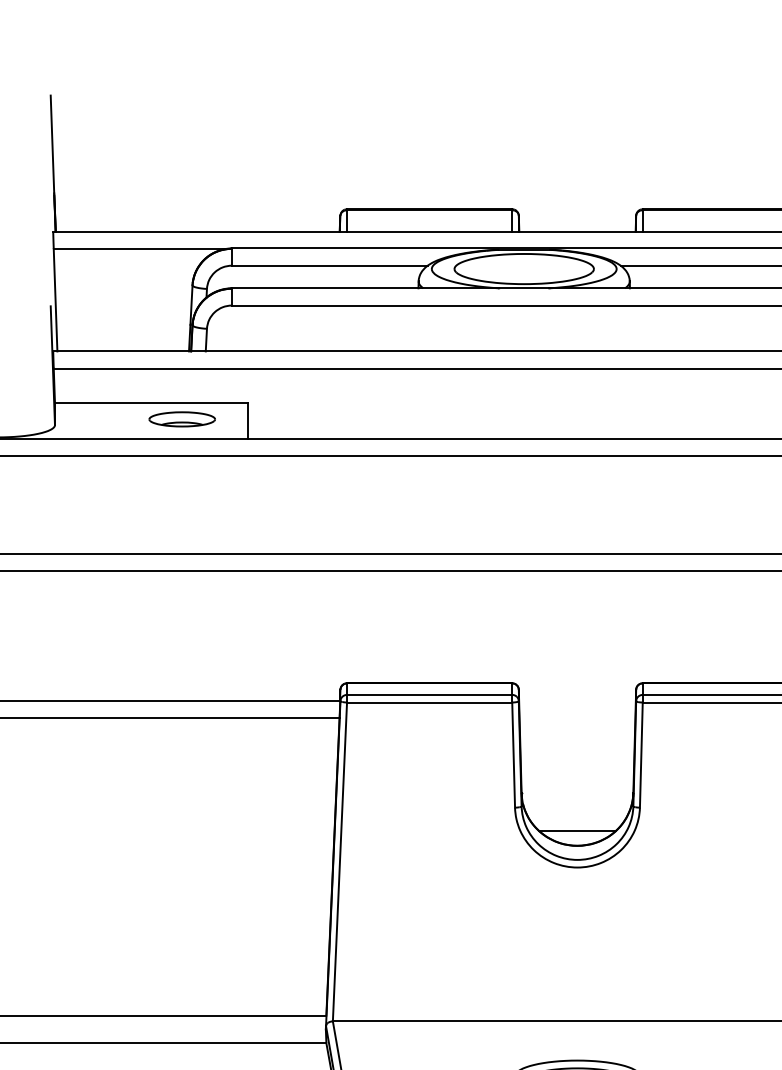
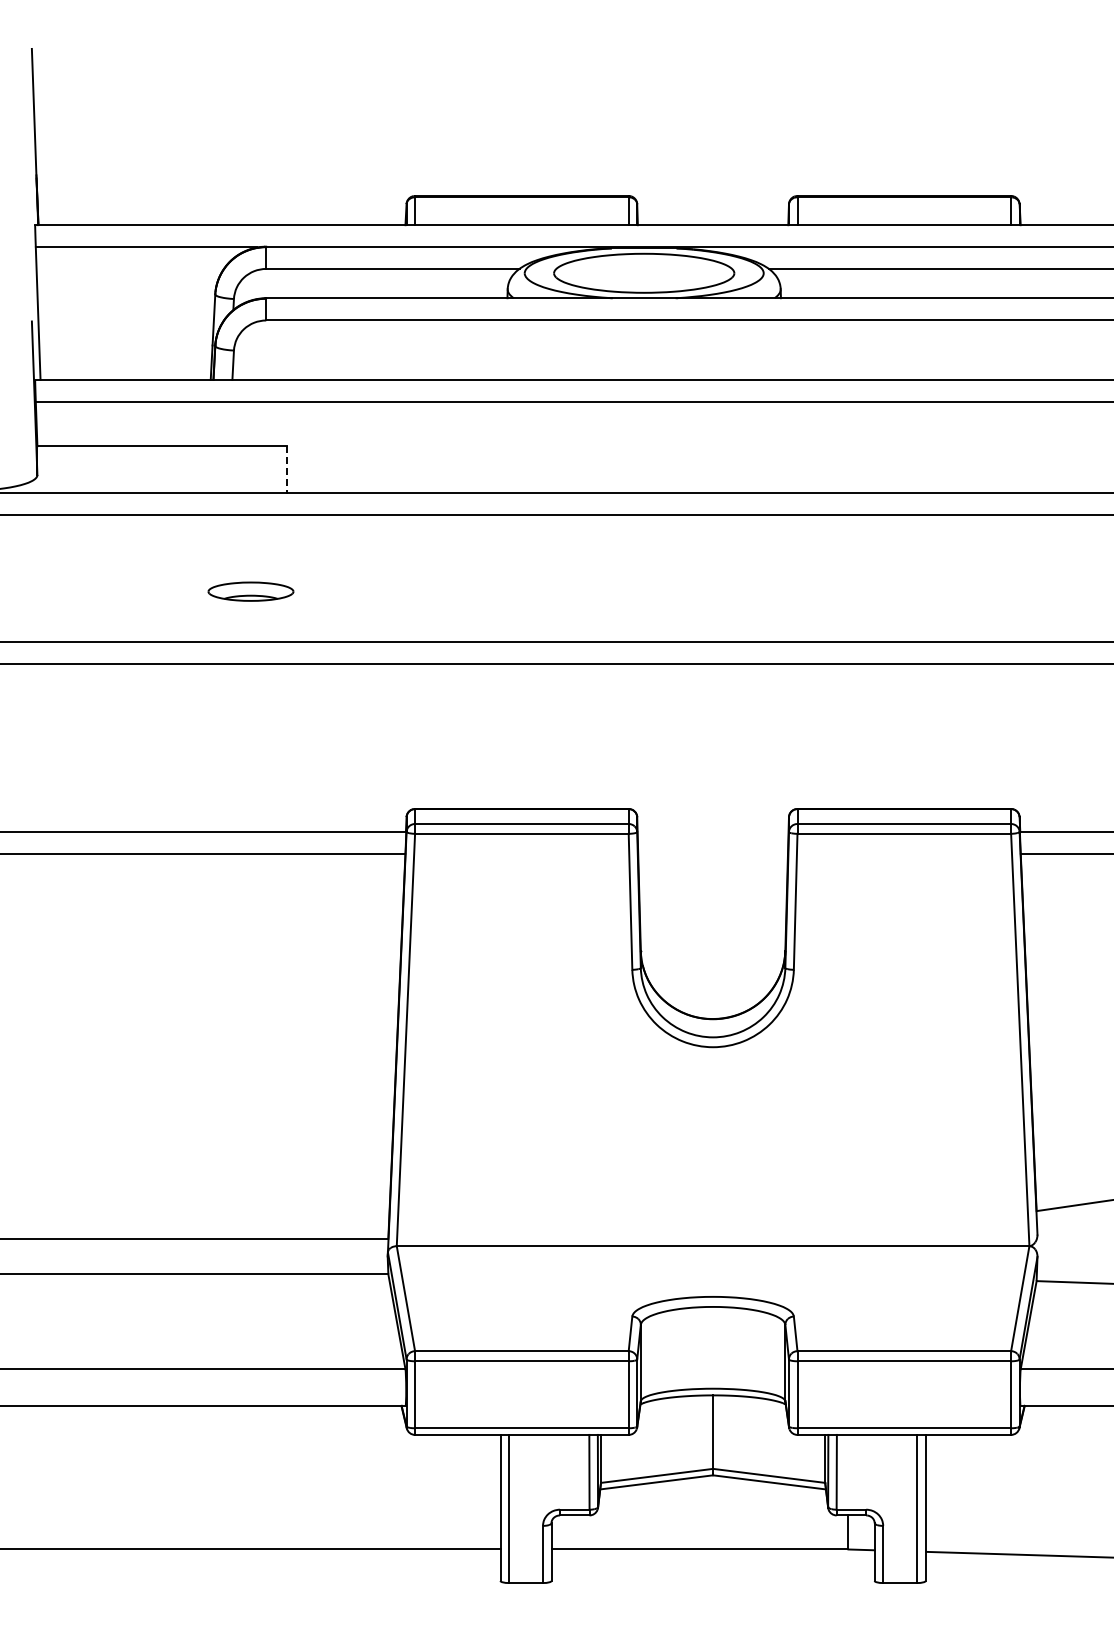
part: (181, 419) -> (250, 591), moved
line: (248, 420) -> (287, 469), solid -> dashed
line: (577, 830) -> (712, 999), removed

